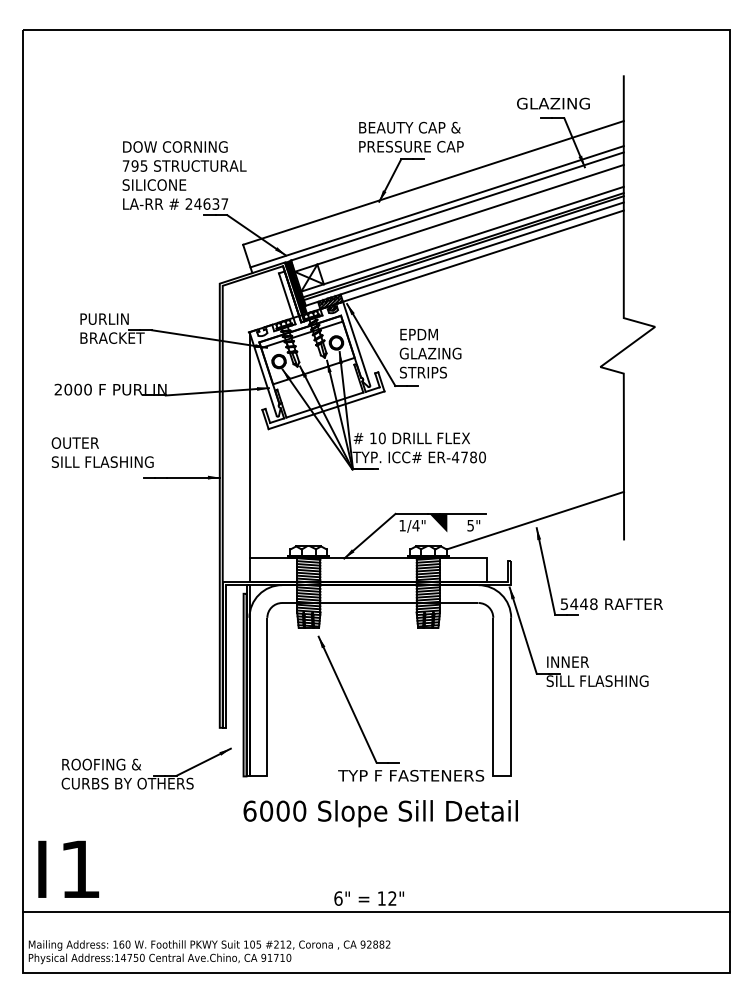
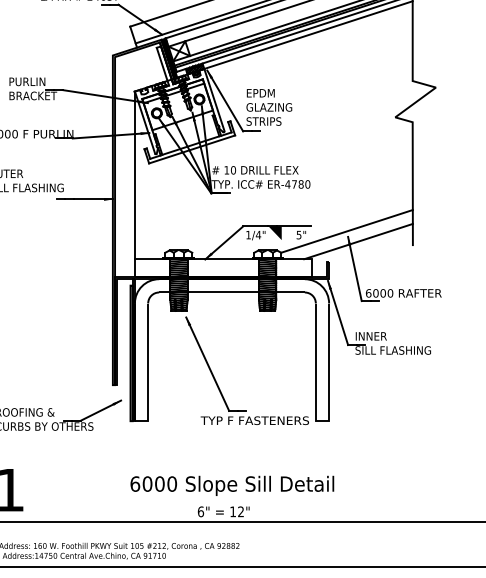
line: (550, 534) -> (358, 241), added
text: (578, 604) -> (379, 293), 5448 -> 6000
text: (380, 813) -> (232, 485), moved

